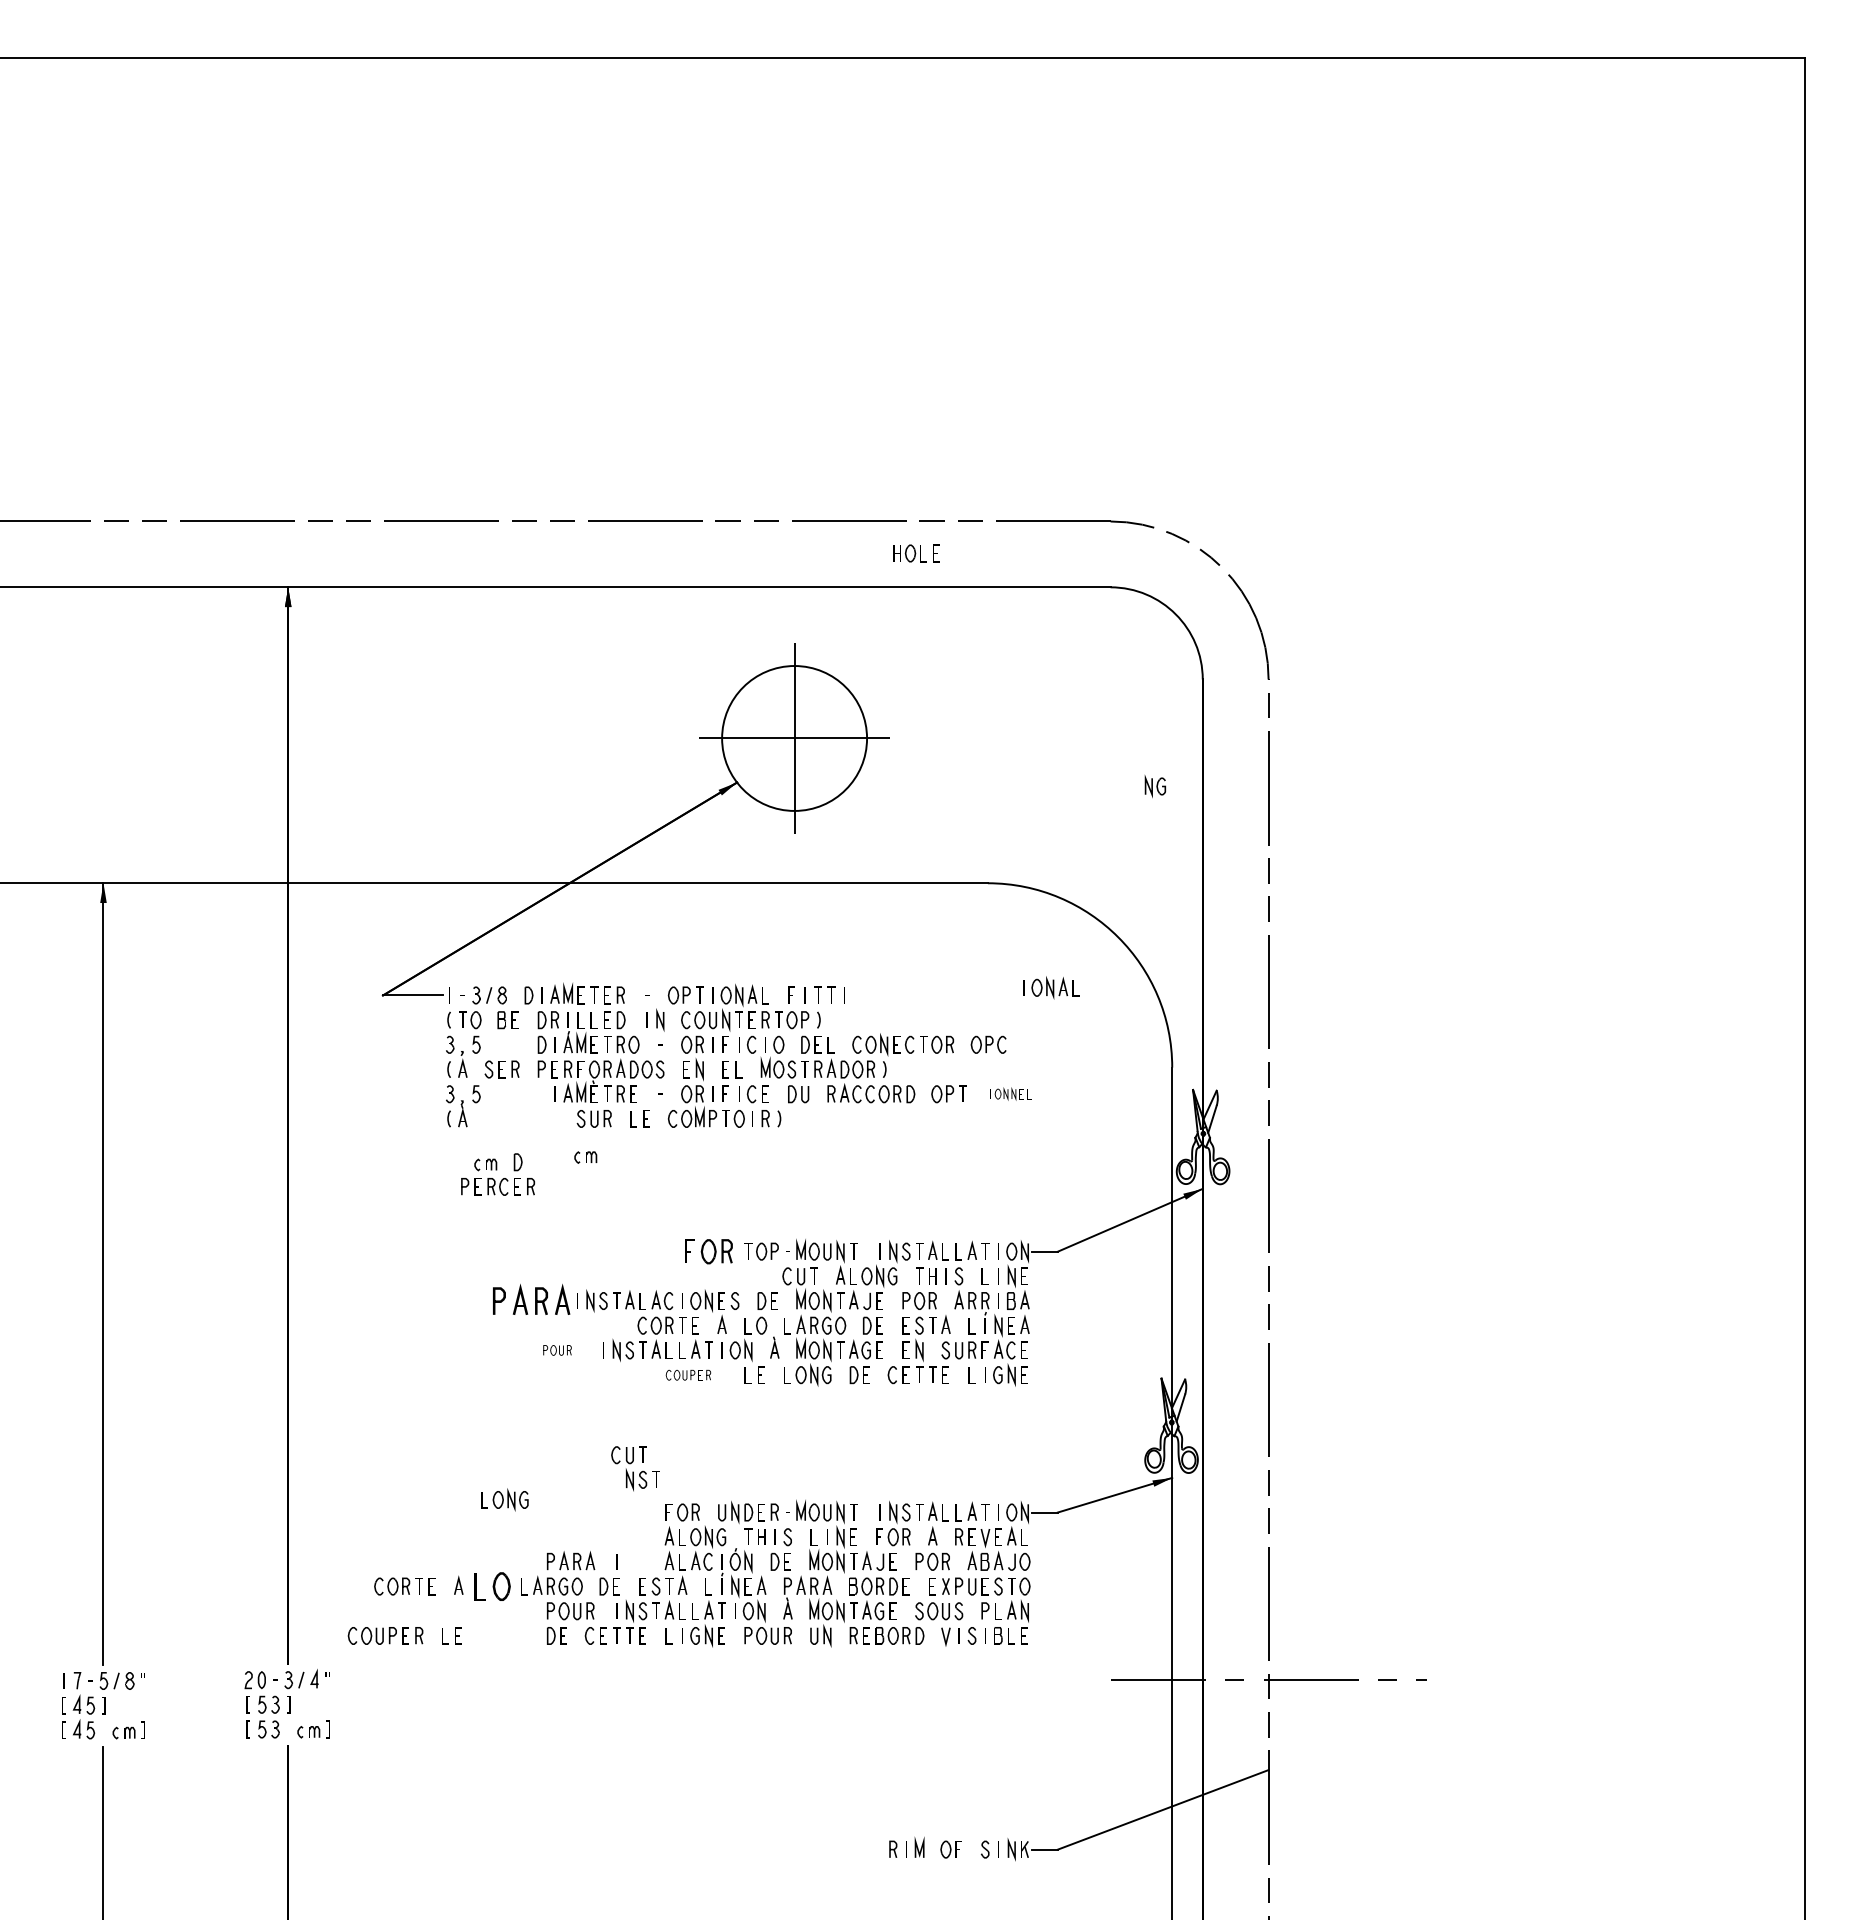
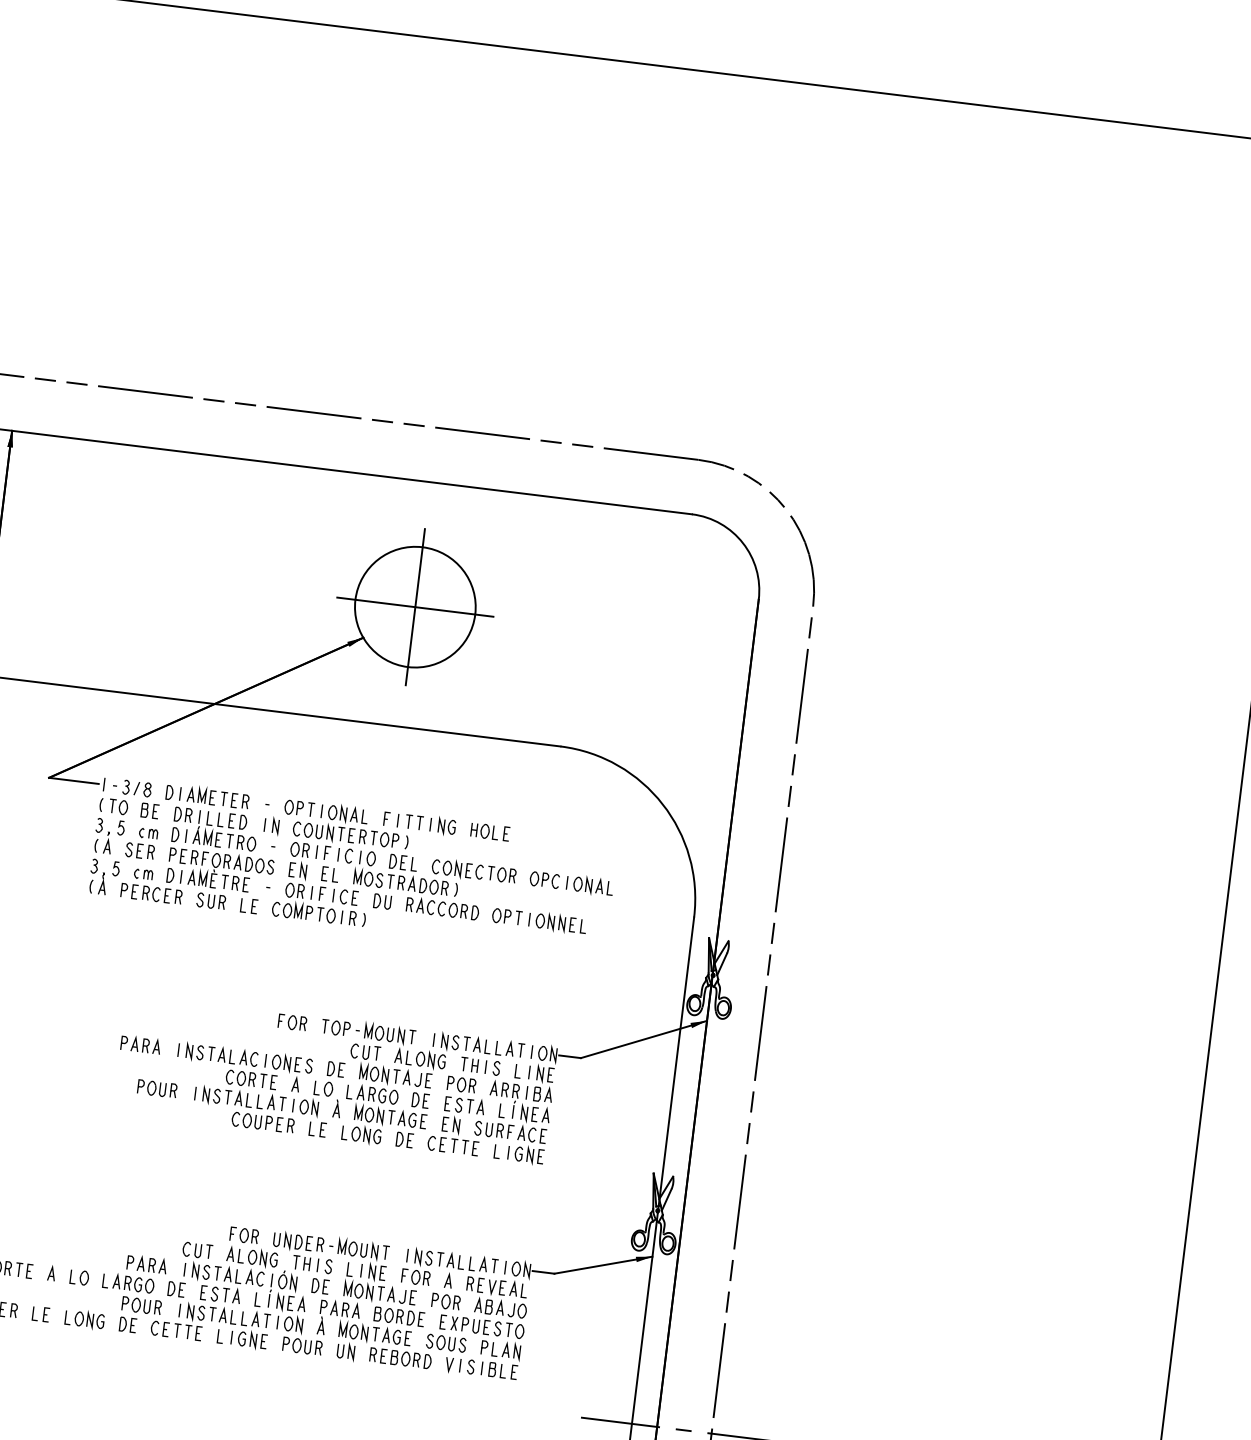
part: (916, 553) -> (490, 831), moved
part: (1155, 786) -> (447, 826), moved
part: (1051, 987) -> (590, 885), moved
part: (1010, 1093) -> (557, 922), size x1.67
part: (585, 1157) -> (148, 833), moved
part: (497, 1174) -> (152, 883), moved
part: (709, 1251) -> (292, 1022), size x0.71
part: (531, 1299) -> (140, 1044), size x0.62
part: (557, 1350) -> (157, 1089), size x1.67
part: (688, 1375) -> (263, 1122), size x1.67
part: (635, 1468) -> (201, 1262), moved
part: (504, 1499) -> (84, 1319), moved
part: (492, 1586) -> (79, 1277), size x0.62

